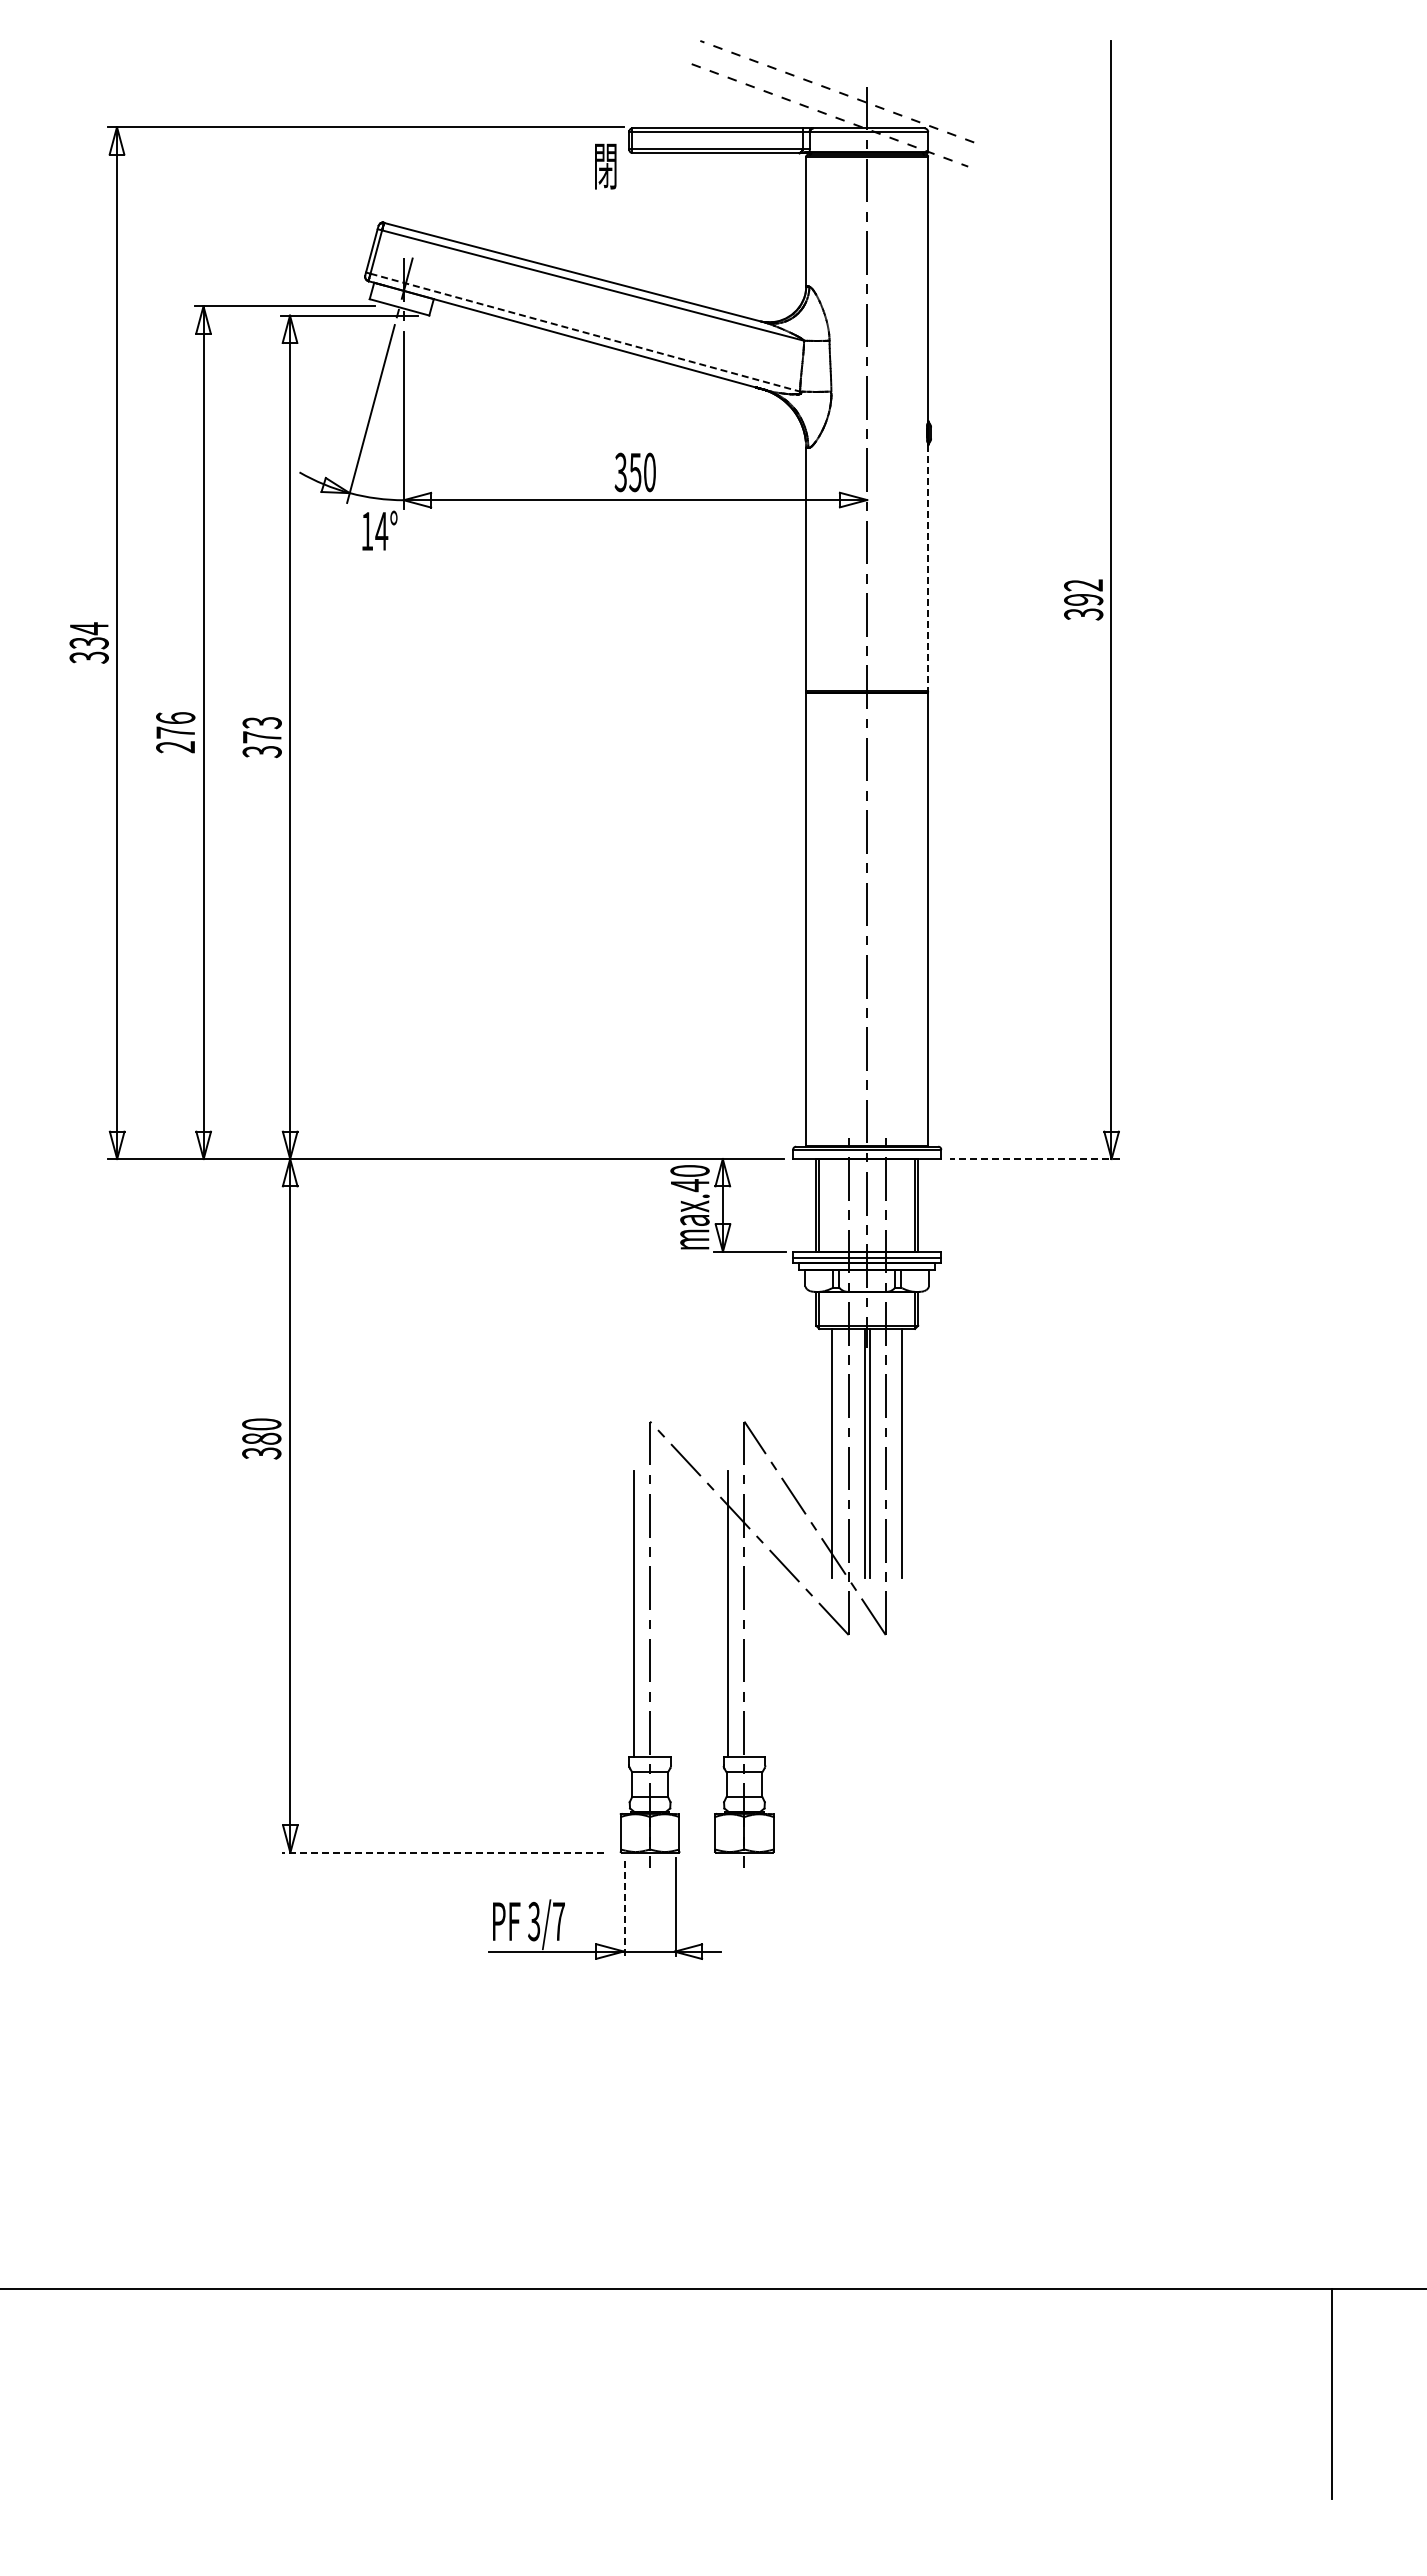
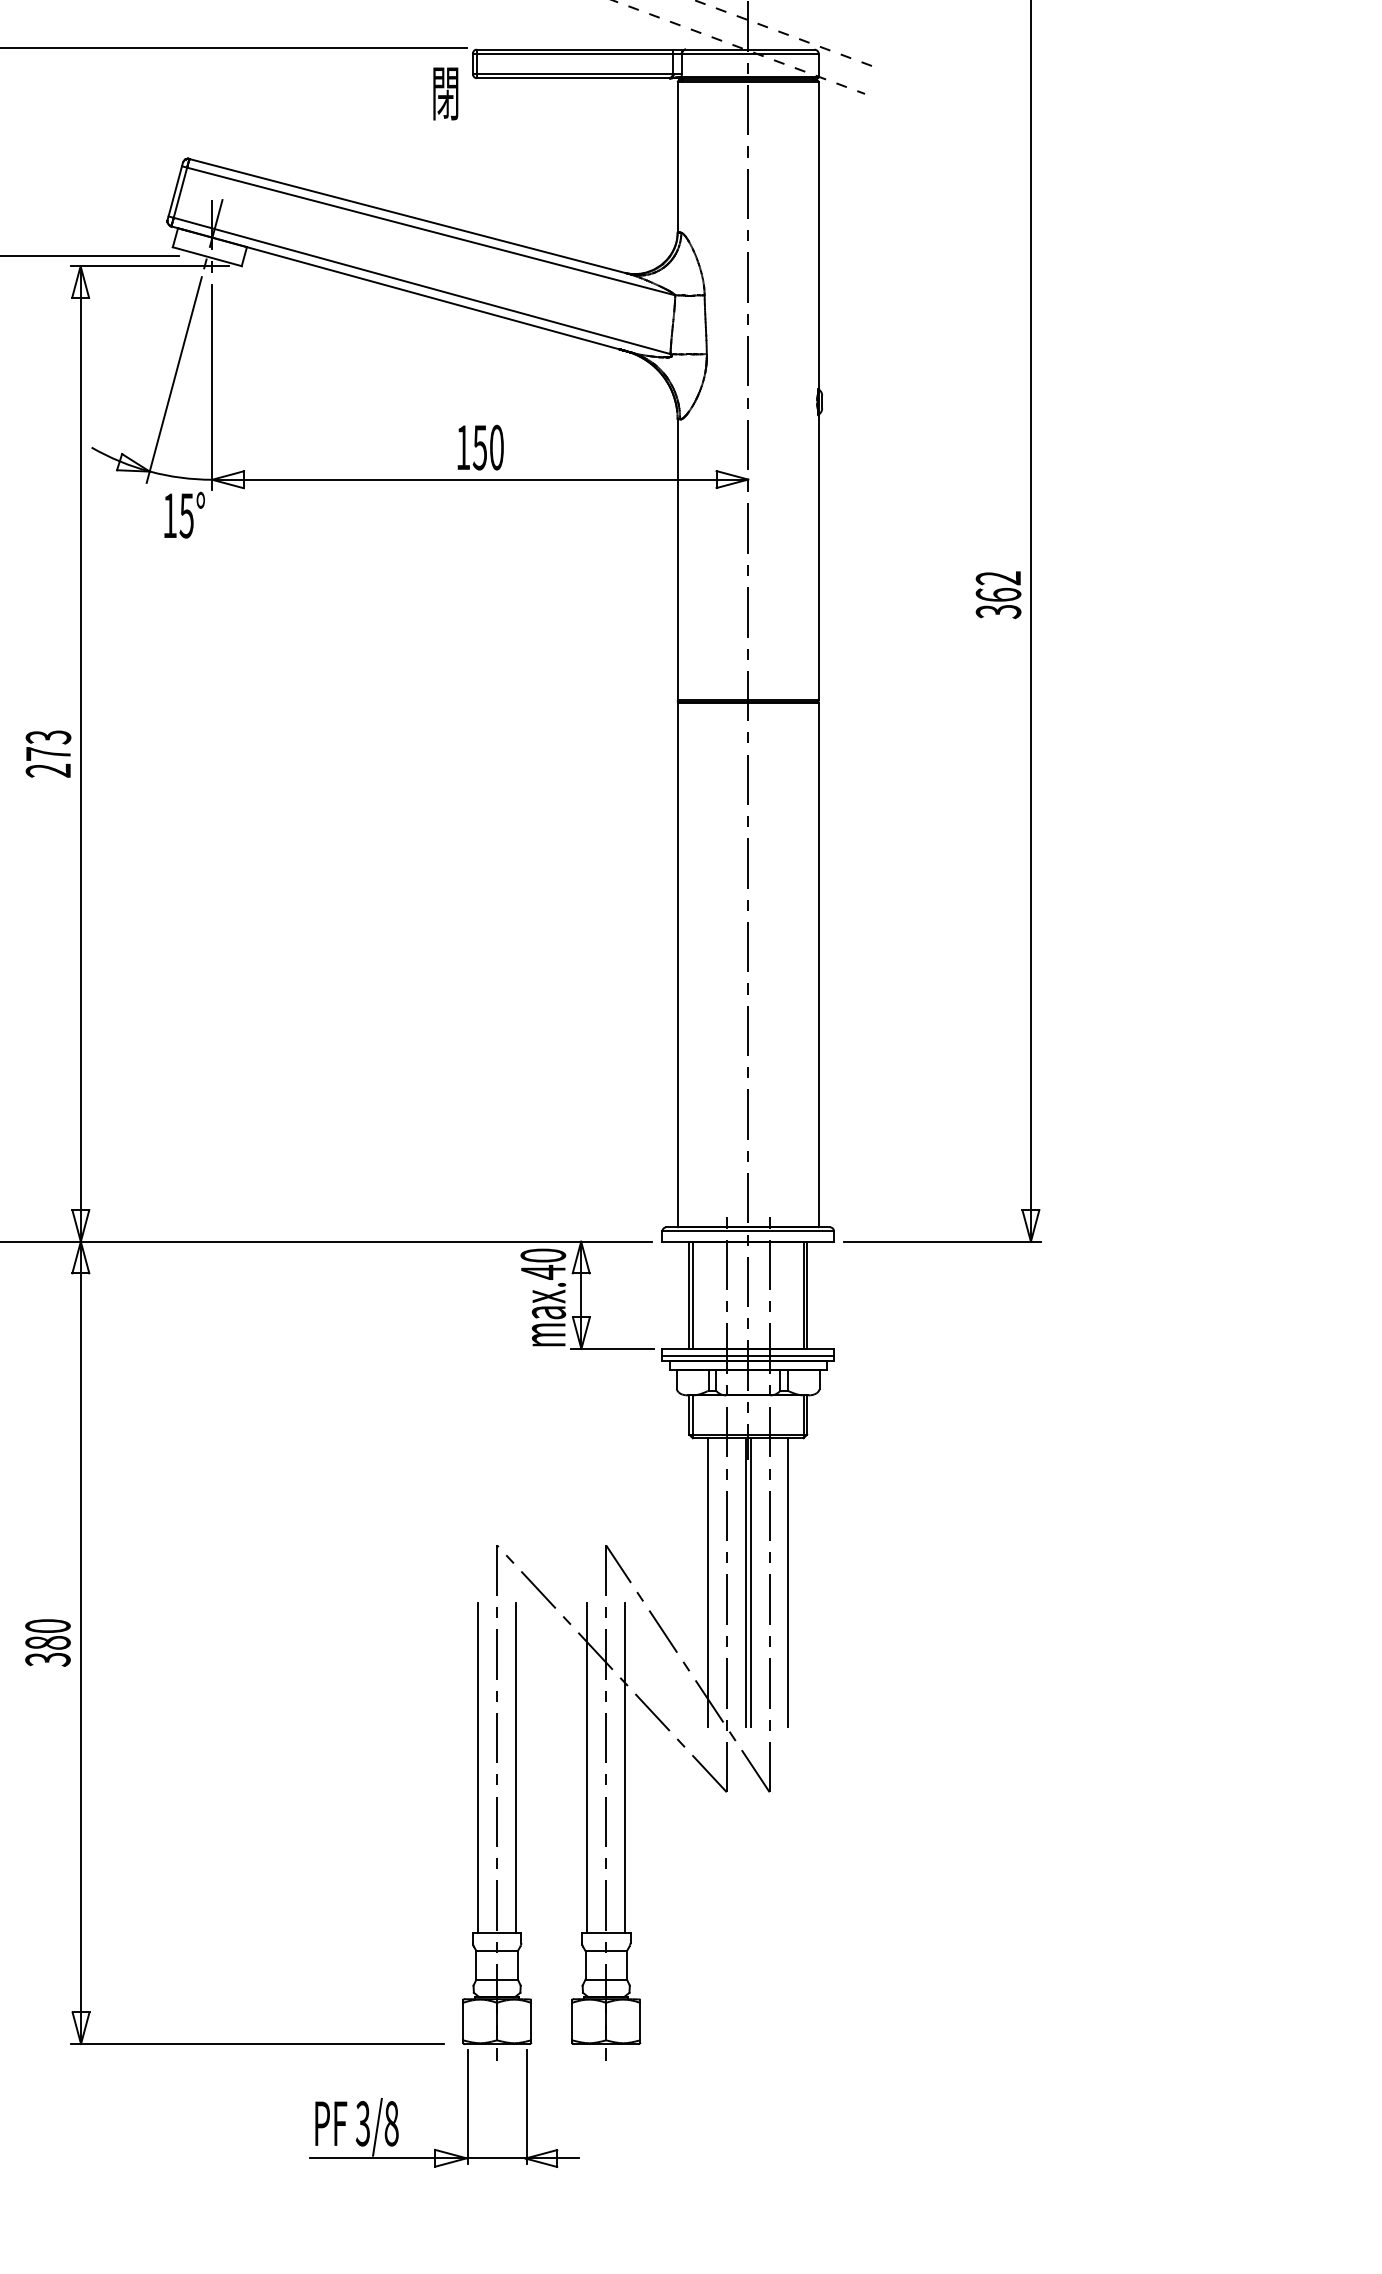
line: (585, 332) -> (422, 285), dashed -> solid
text: (620, 472) -> (462, 447), 350 -> 150
text: (381, 531) -> (186, 515), 14° -> 15°
line: (928, 568) -> (819, 558), dashed -> solid
text: (1083, 599) -> (998, 594), 392 -> 362
text: (262, 751) -> (48, 770), 373 -> 273
line: (1034, 1159) -> (941, 1242), dashed -> solid
text: (261, 1438) -> (47, 1642), moved
line: (666, 1613) -> (516, 1767), added
line: (760, 1613) -> (624, 1767), added
line: (442, 1852) -> (256, 2043), dashed -> solid
line: (624, 1906) -> (467, 2106), dashed -> solid
text: (558, 1921) -> (391, 2123), 3/7 -> 3/8

